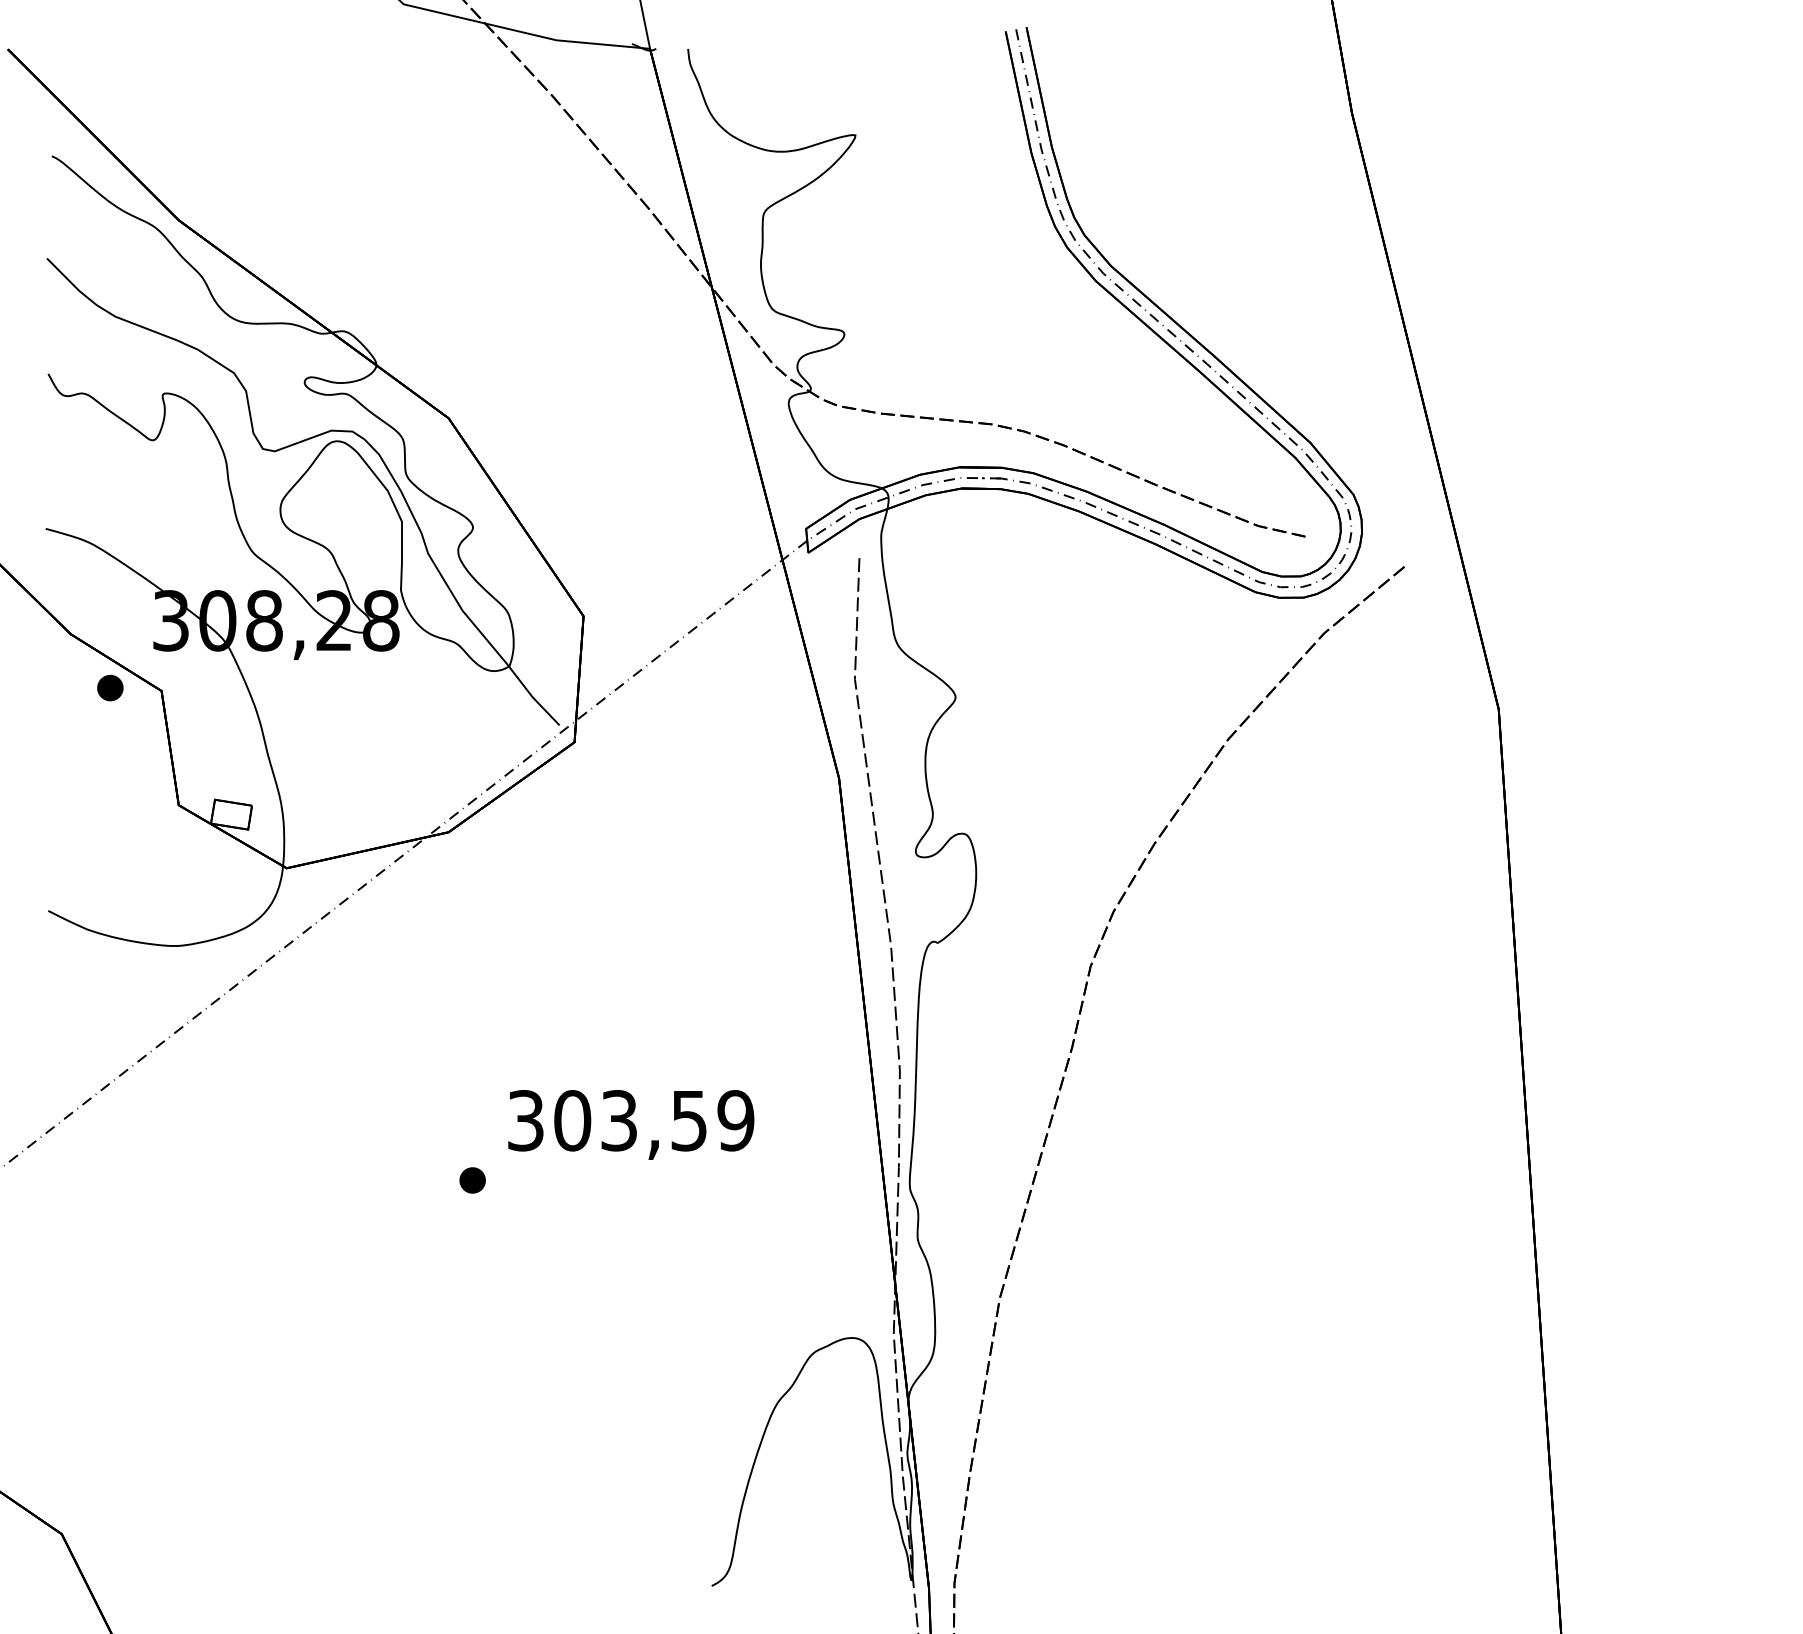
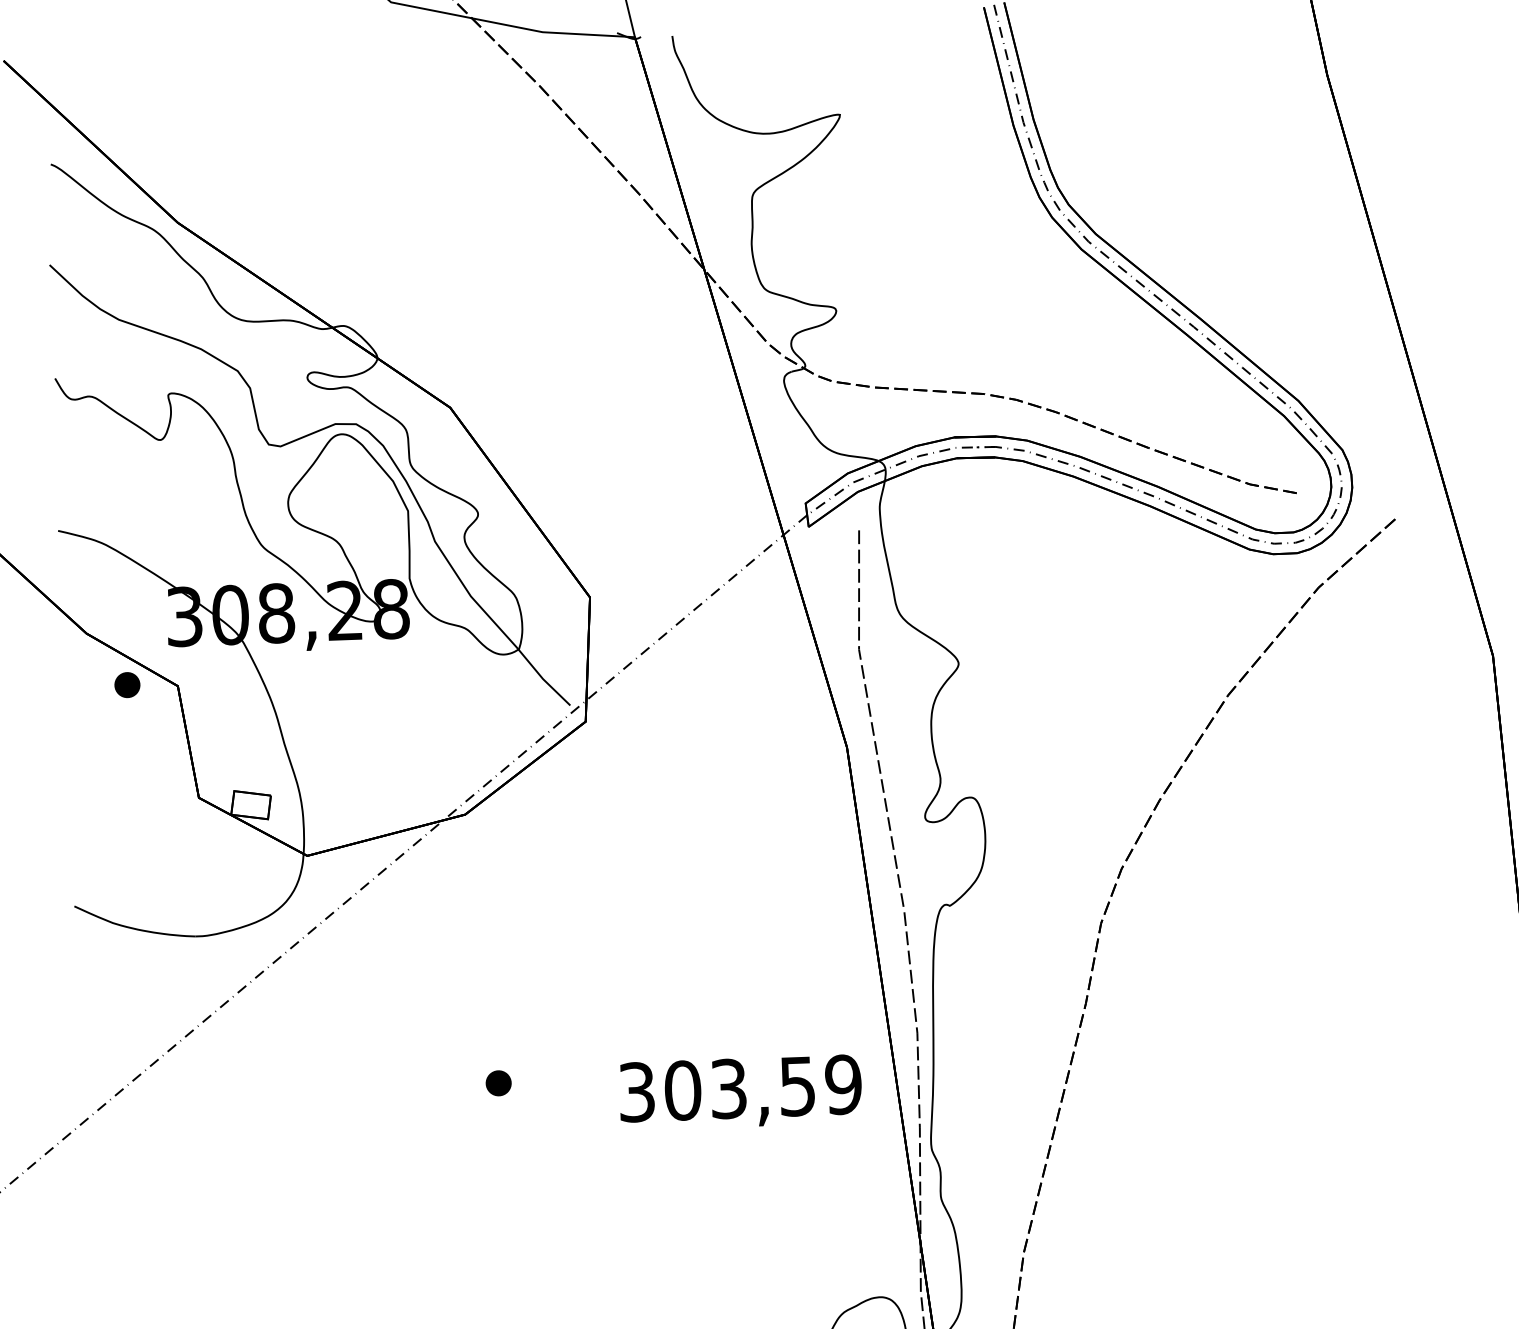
text: (631, 1124) -> (740, 1092), moved
part: (472, 1180) -> (498, 1083), moved

